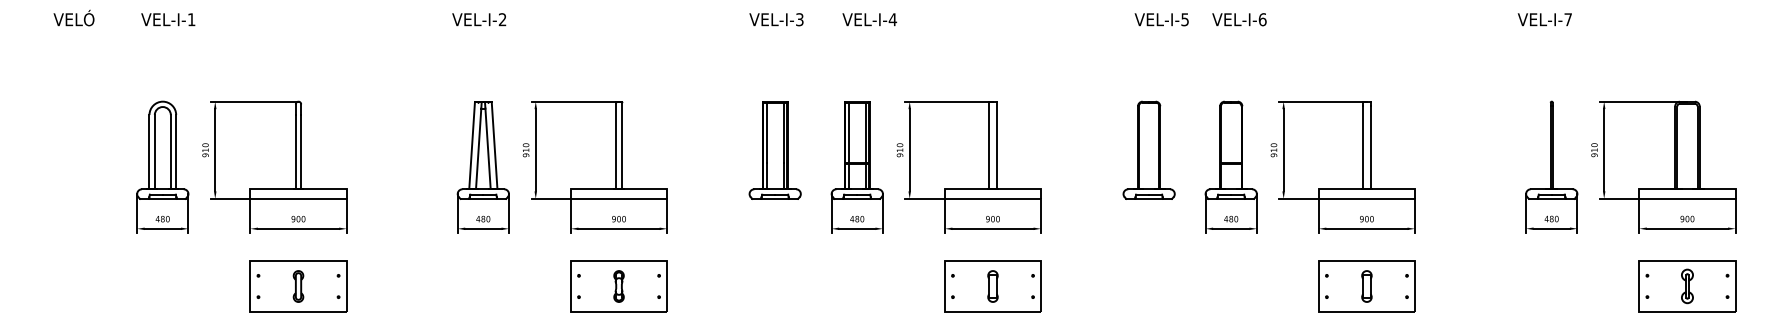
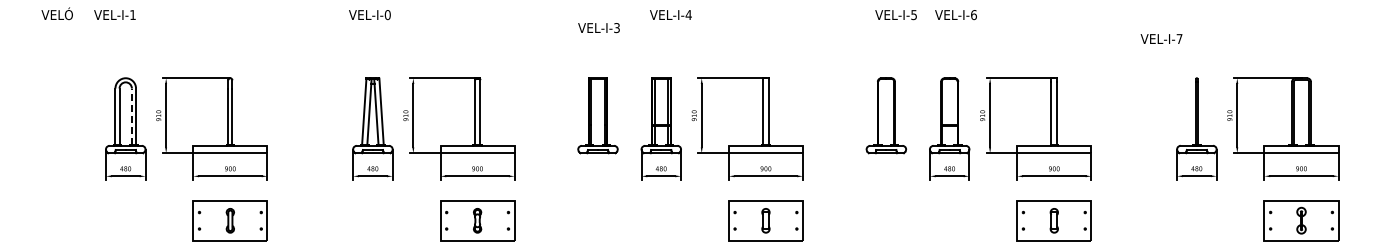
text: (167, 19) -> (114, 14), moved
text: (1544, 19) -> (1161, 38), moved
text: (502, 20) -> (387, 15), VEL-I-2 -> VEL-I-0
text: (775, 20) -> (598, 28), moved
line: (170, 151) -> (131, 116), solid -> dashed

